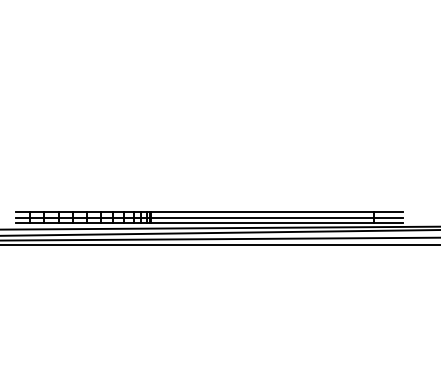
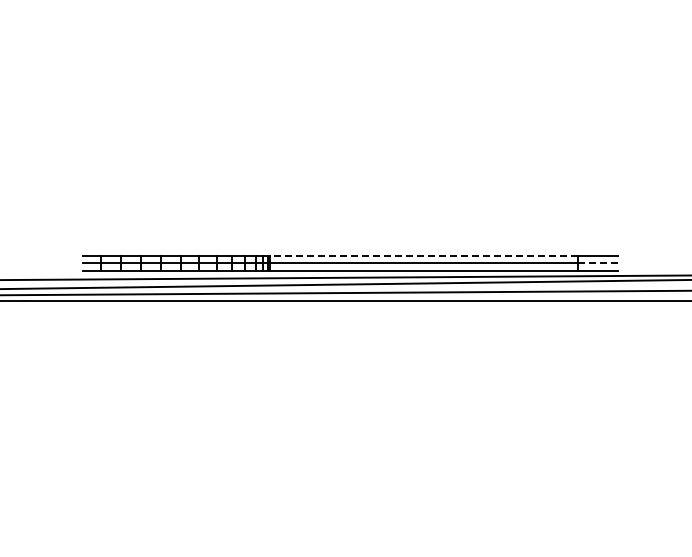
line: (262, 212) -> (423, 255), solid -> dashed
line: (388, 217) -> (598, 263), solid -> dashed

